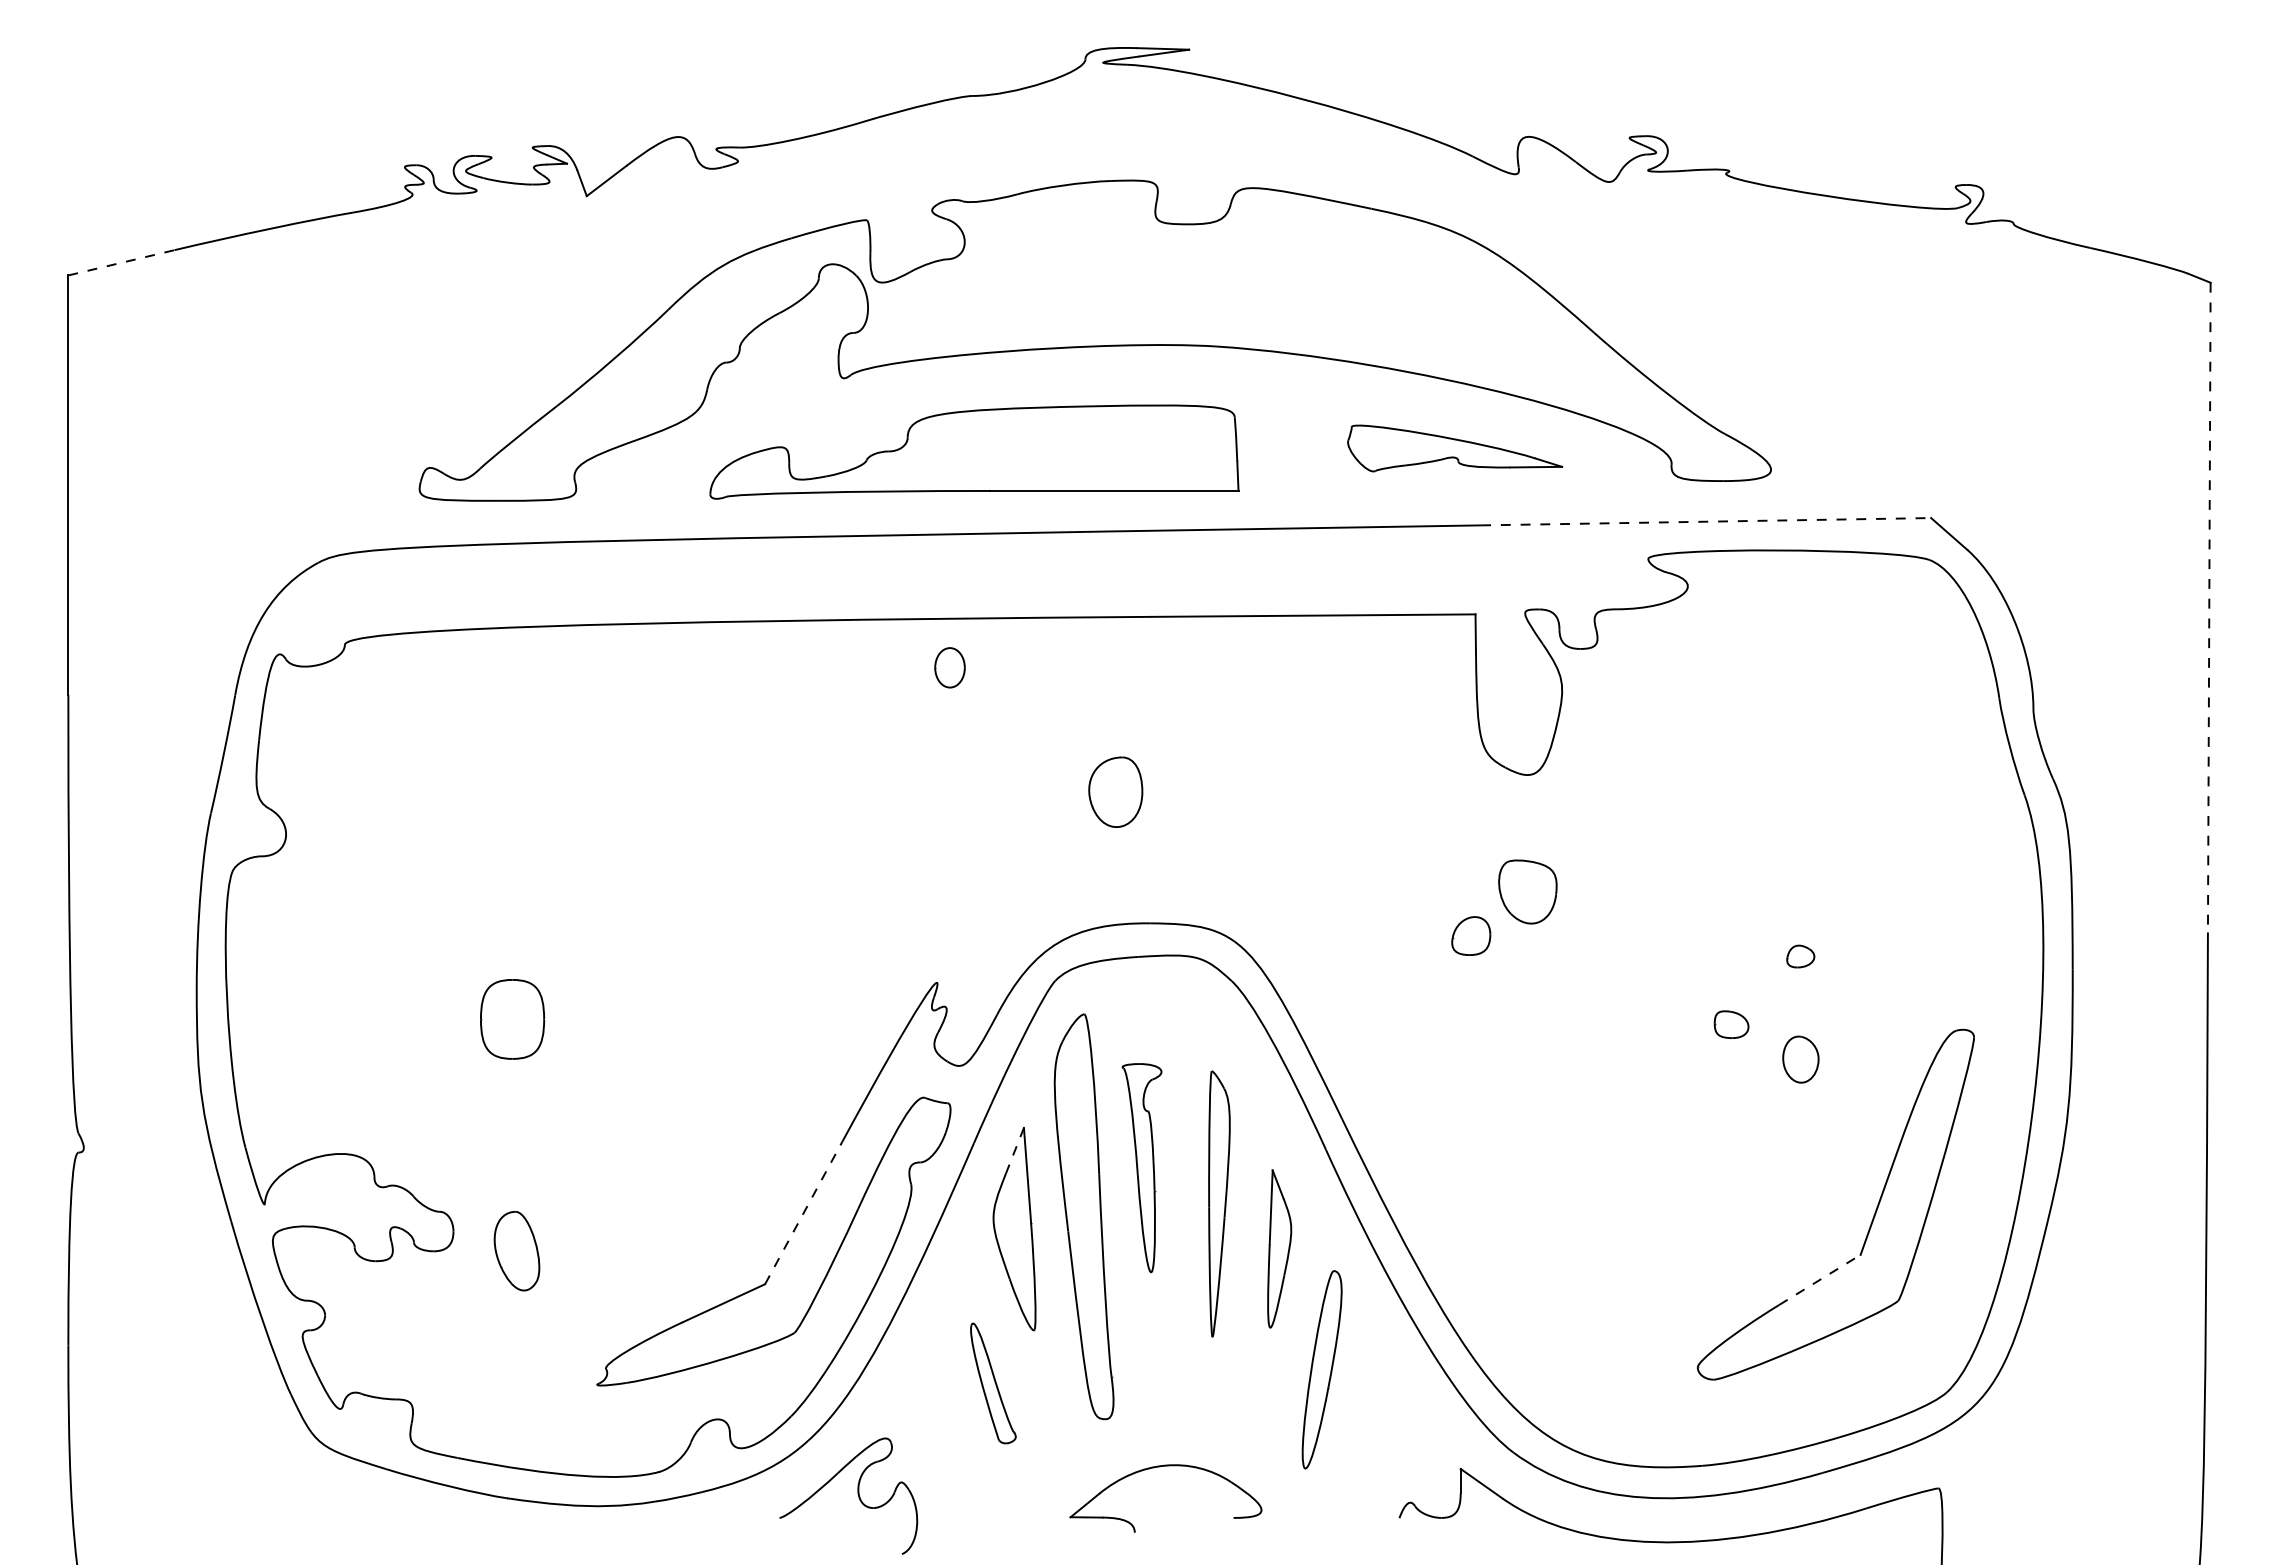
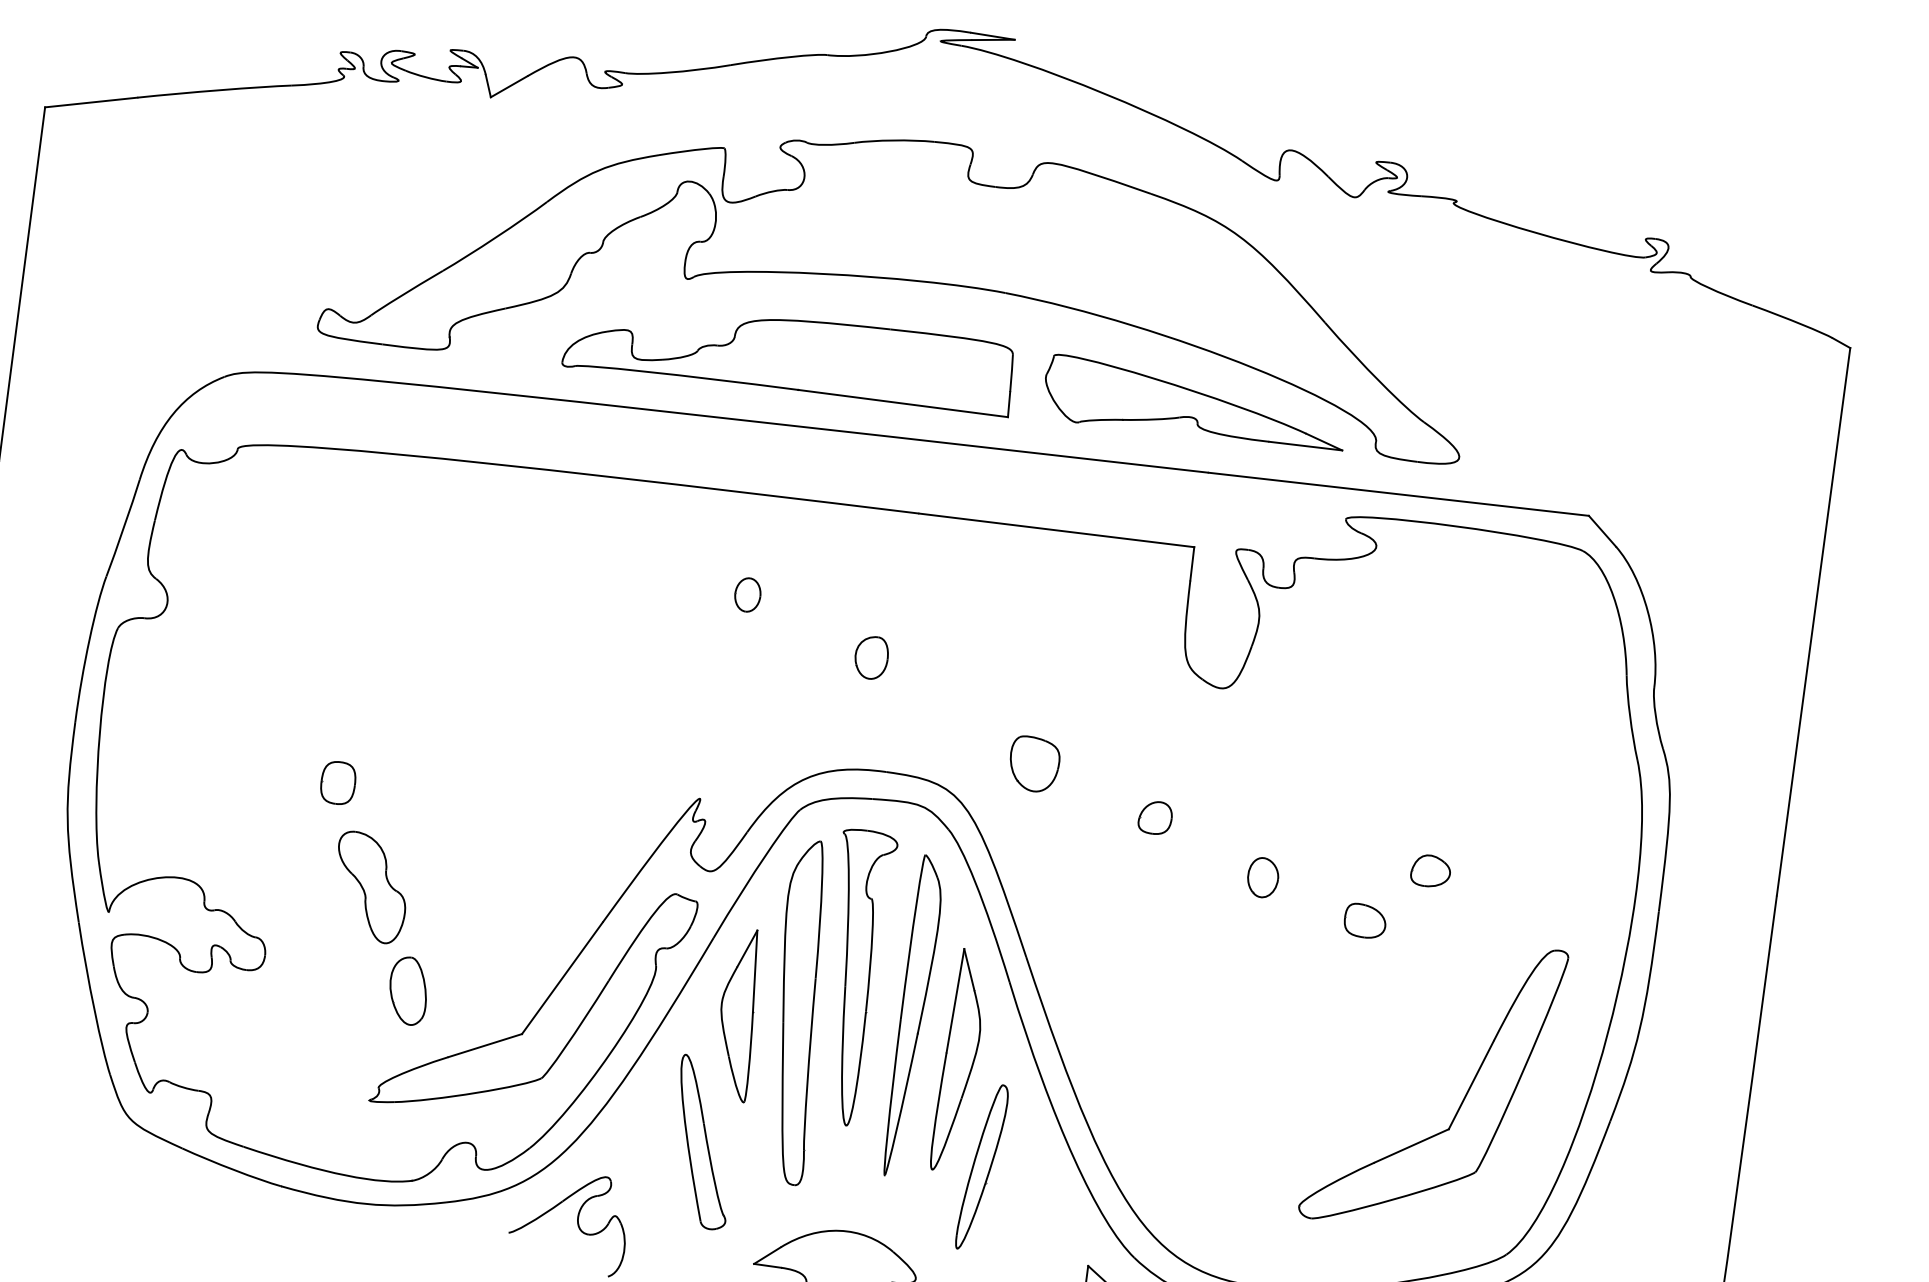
line: (121, 262) -> (91, 102), dashed -> solid
part: (1454, 448) -> (1194, 405), size x1.67
line: (1706, 521) -> (1399, 494), dashed -> solid
line: (2209, 607) -> (1813, 621), dashed -> solid
part: (949, 667) -> (747, 594), moved
part: (1115, 792) -> (871, 657), size x0.71
part: (1527, 891) -> (1034, 763), moved
part: (1800, 956) -> (1430, 871), size x1.67
part: (512, 1018) -> (338, 782), size x0.62
part: (1731, 1024) -> (1365, 920), size x1.43
part: (1800, 1059) -> (1262, 877), moved
part: (566, 1135) -> (370, 886), added
line: (1014, 1150) -> (746, 948), dashed -> solid
part: (1141, 1167) -> (852, 976), size x1.67
part: (1219, 1203) -> (913, 1015), size x1.43
line: (803, 1213) -> (562, 978), dashed -> solid
part: (1279, 1248) -> (959, 1060), size x1.67
part: (516, 1251) -> (407, 991), moved
line: (1819, 1279) -> (1411, 1145), dashed -> solid
part: (993, 1383) -> (703, 1142), size x1.67

